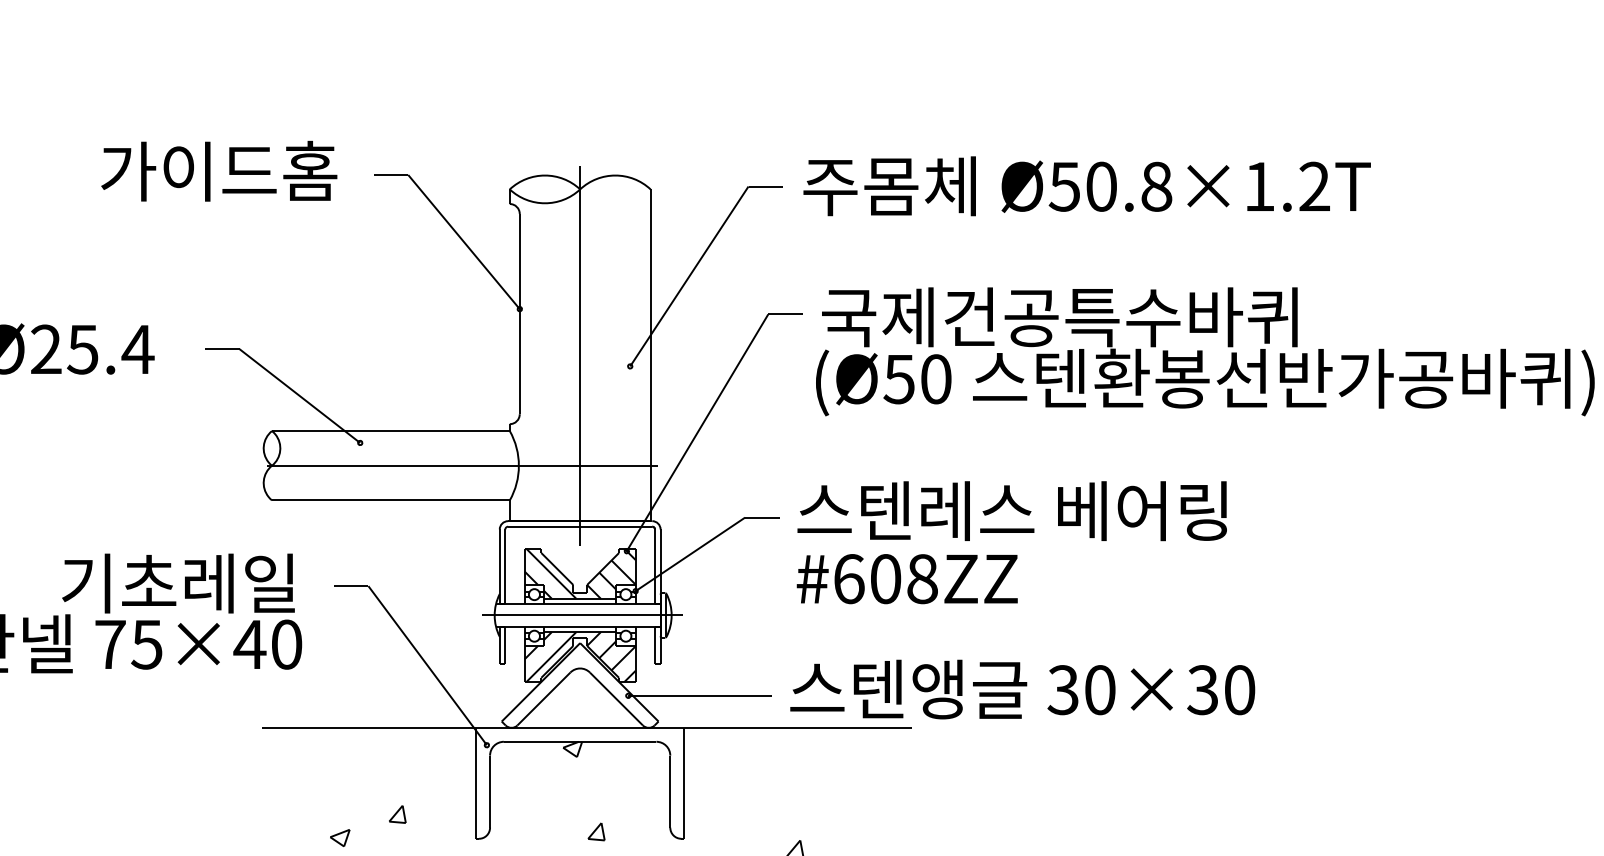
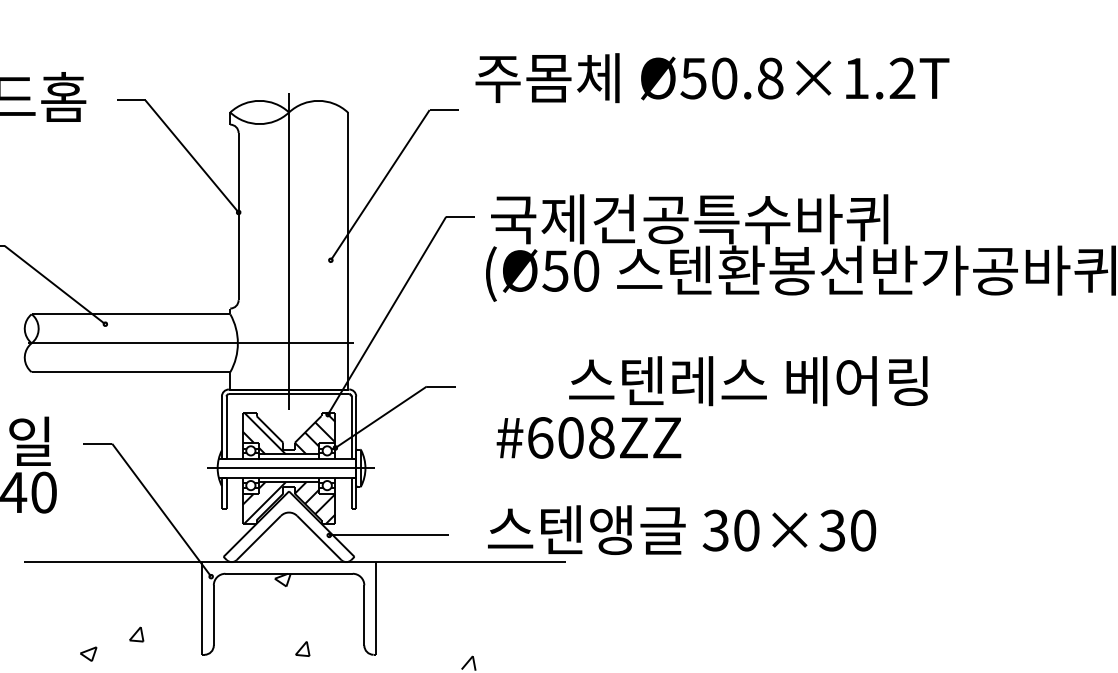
text: (1086, 186) -> (711, 78), moved
text: (1011, 511) -> (747, 381), moved
text: (906, 579) -> (588, 438), moved
text: (1022, 689) -> (681, 530), moved

